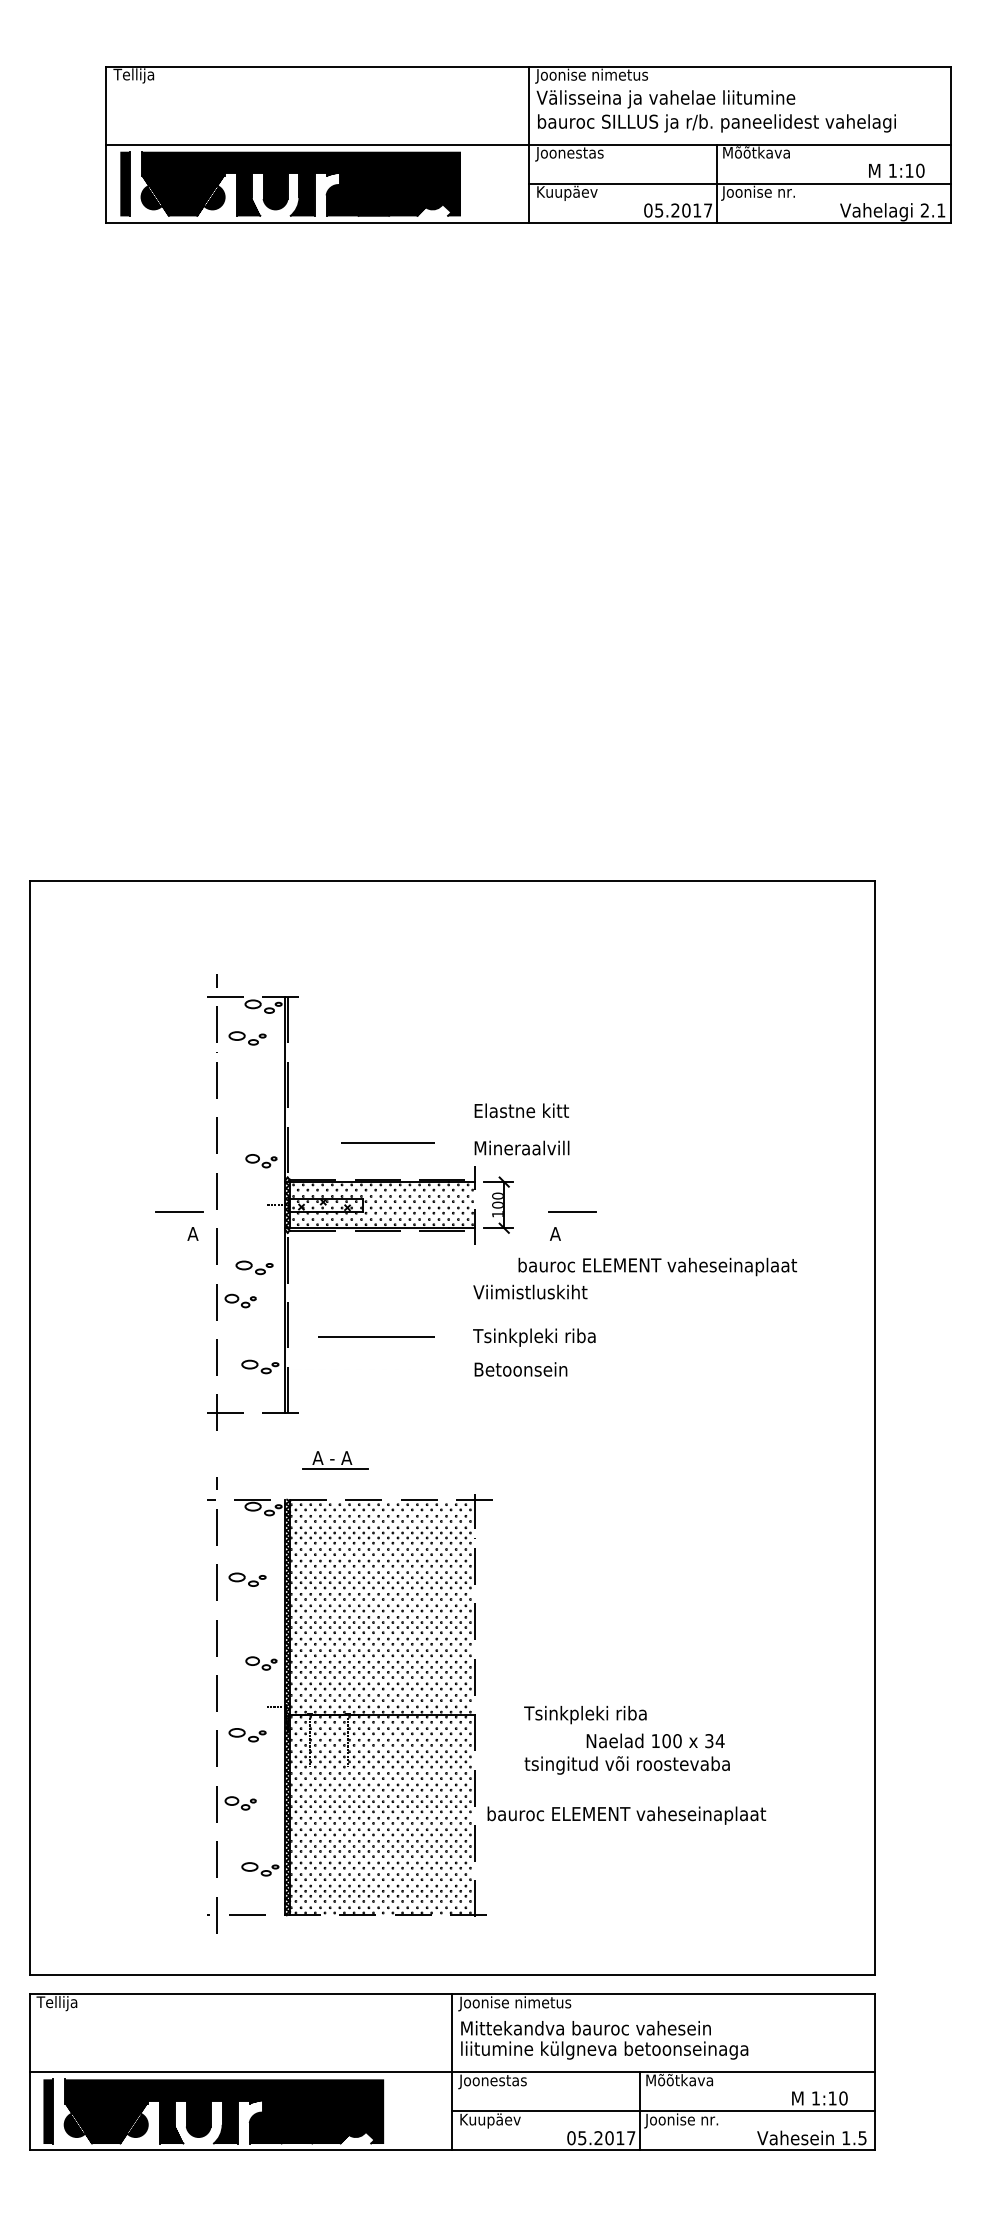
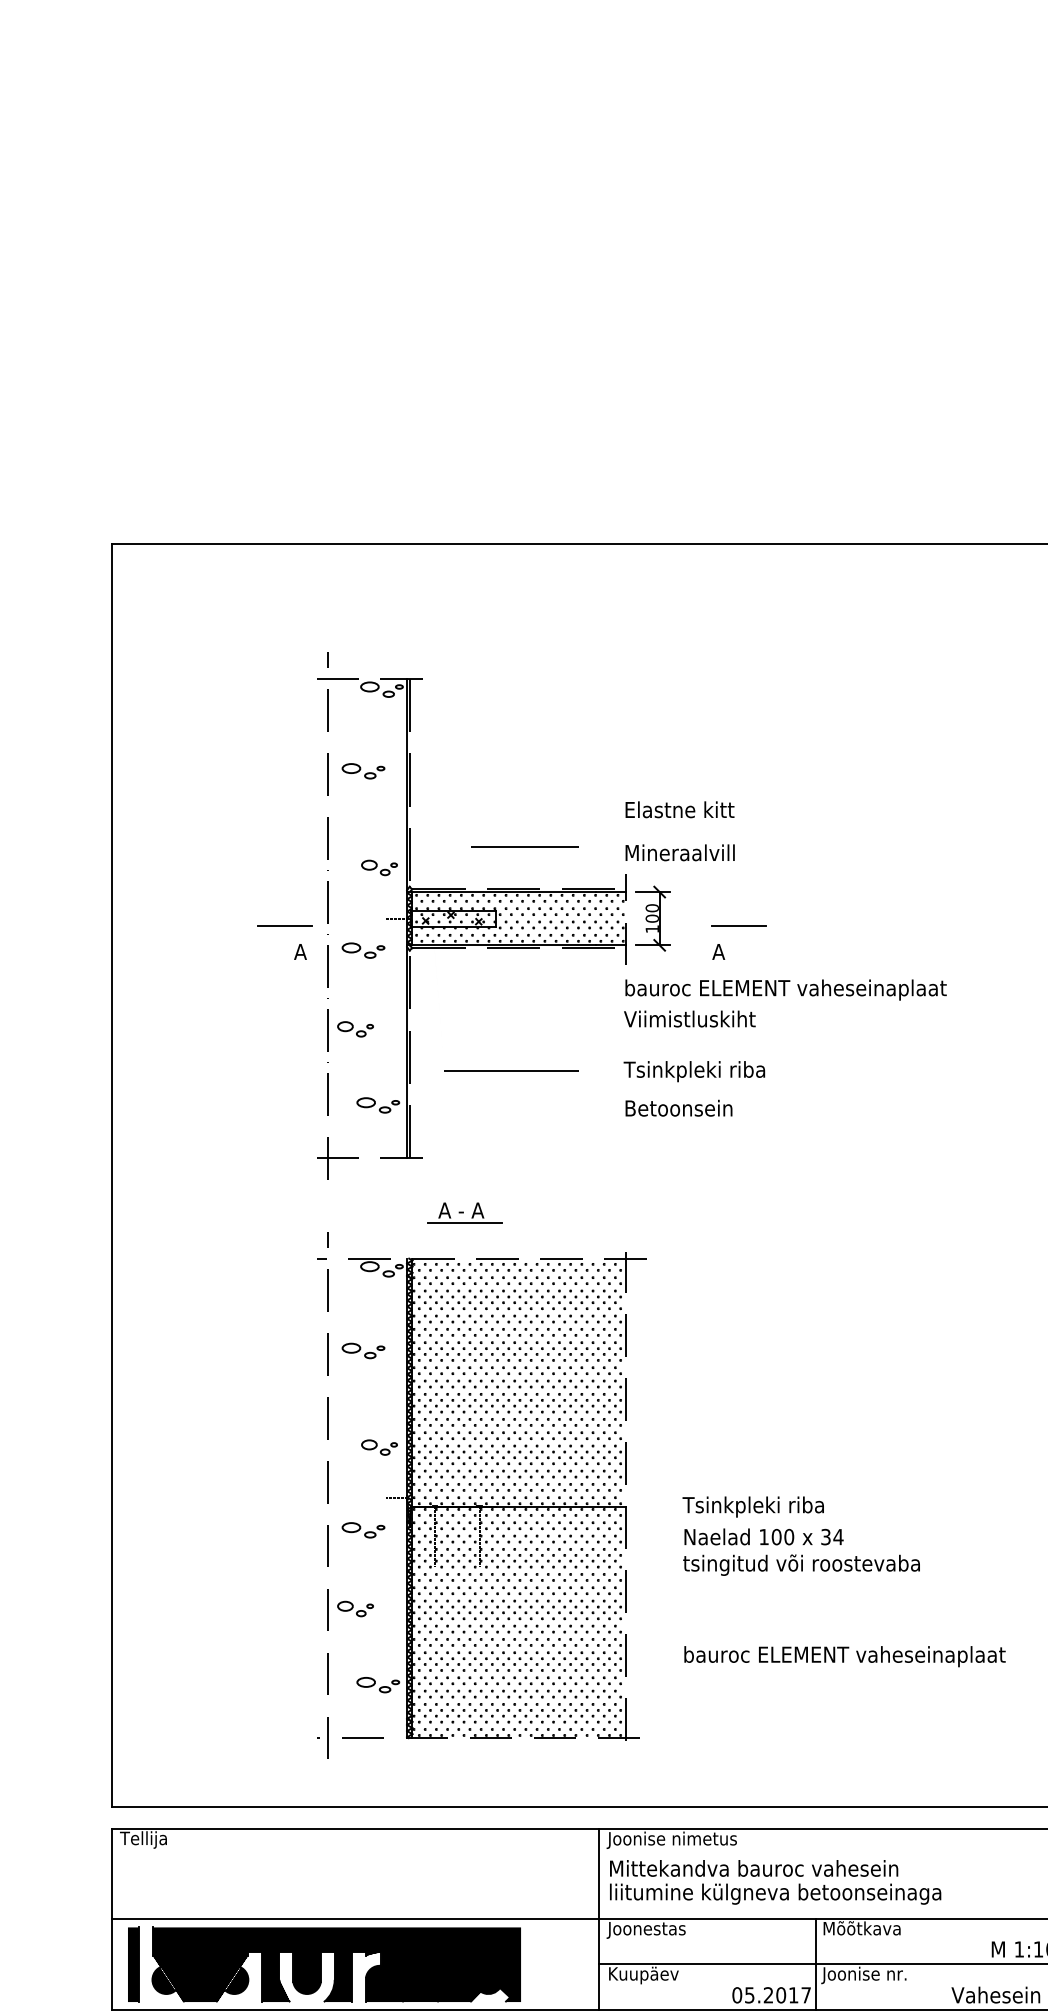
part: (247, 1038) -> (363, 771), moved
text: (657, 1266) -> (785, 989), moved
part: (254, 1267) -> (363, 950), moved
text: (655, 1740) -> (763, 1536), moved
text: (626, 1815) -> (844, 1656), moved

